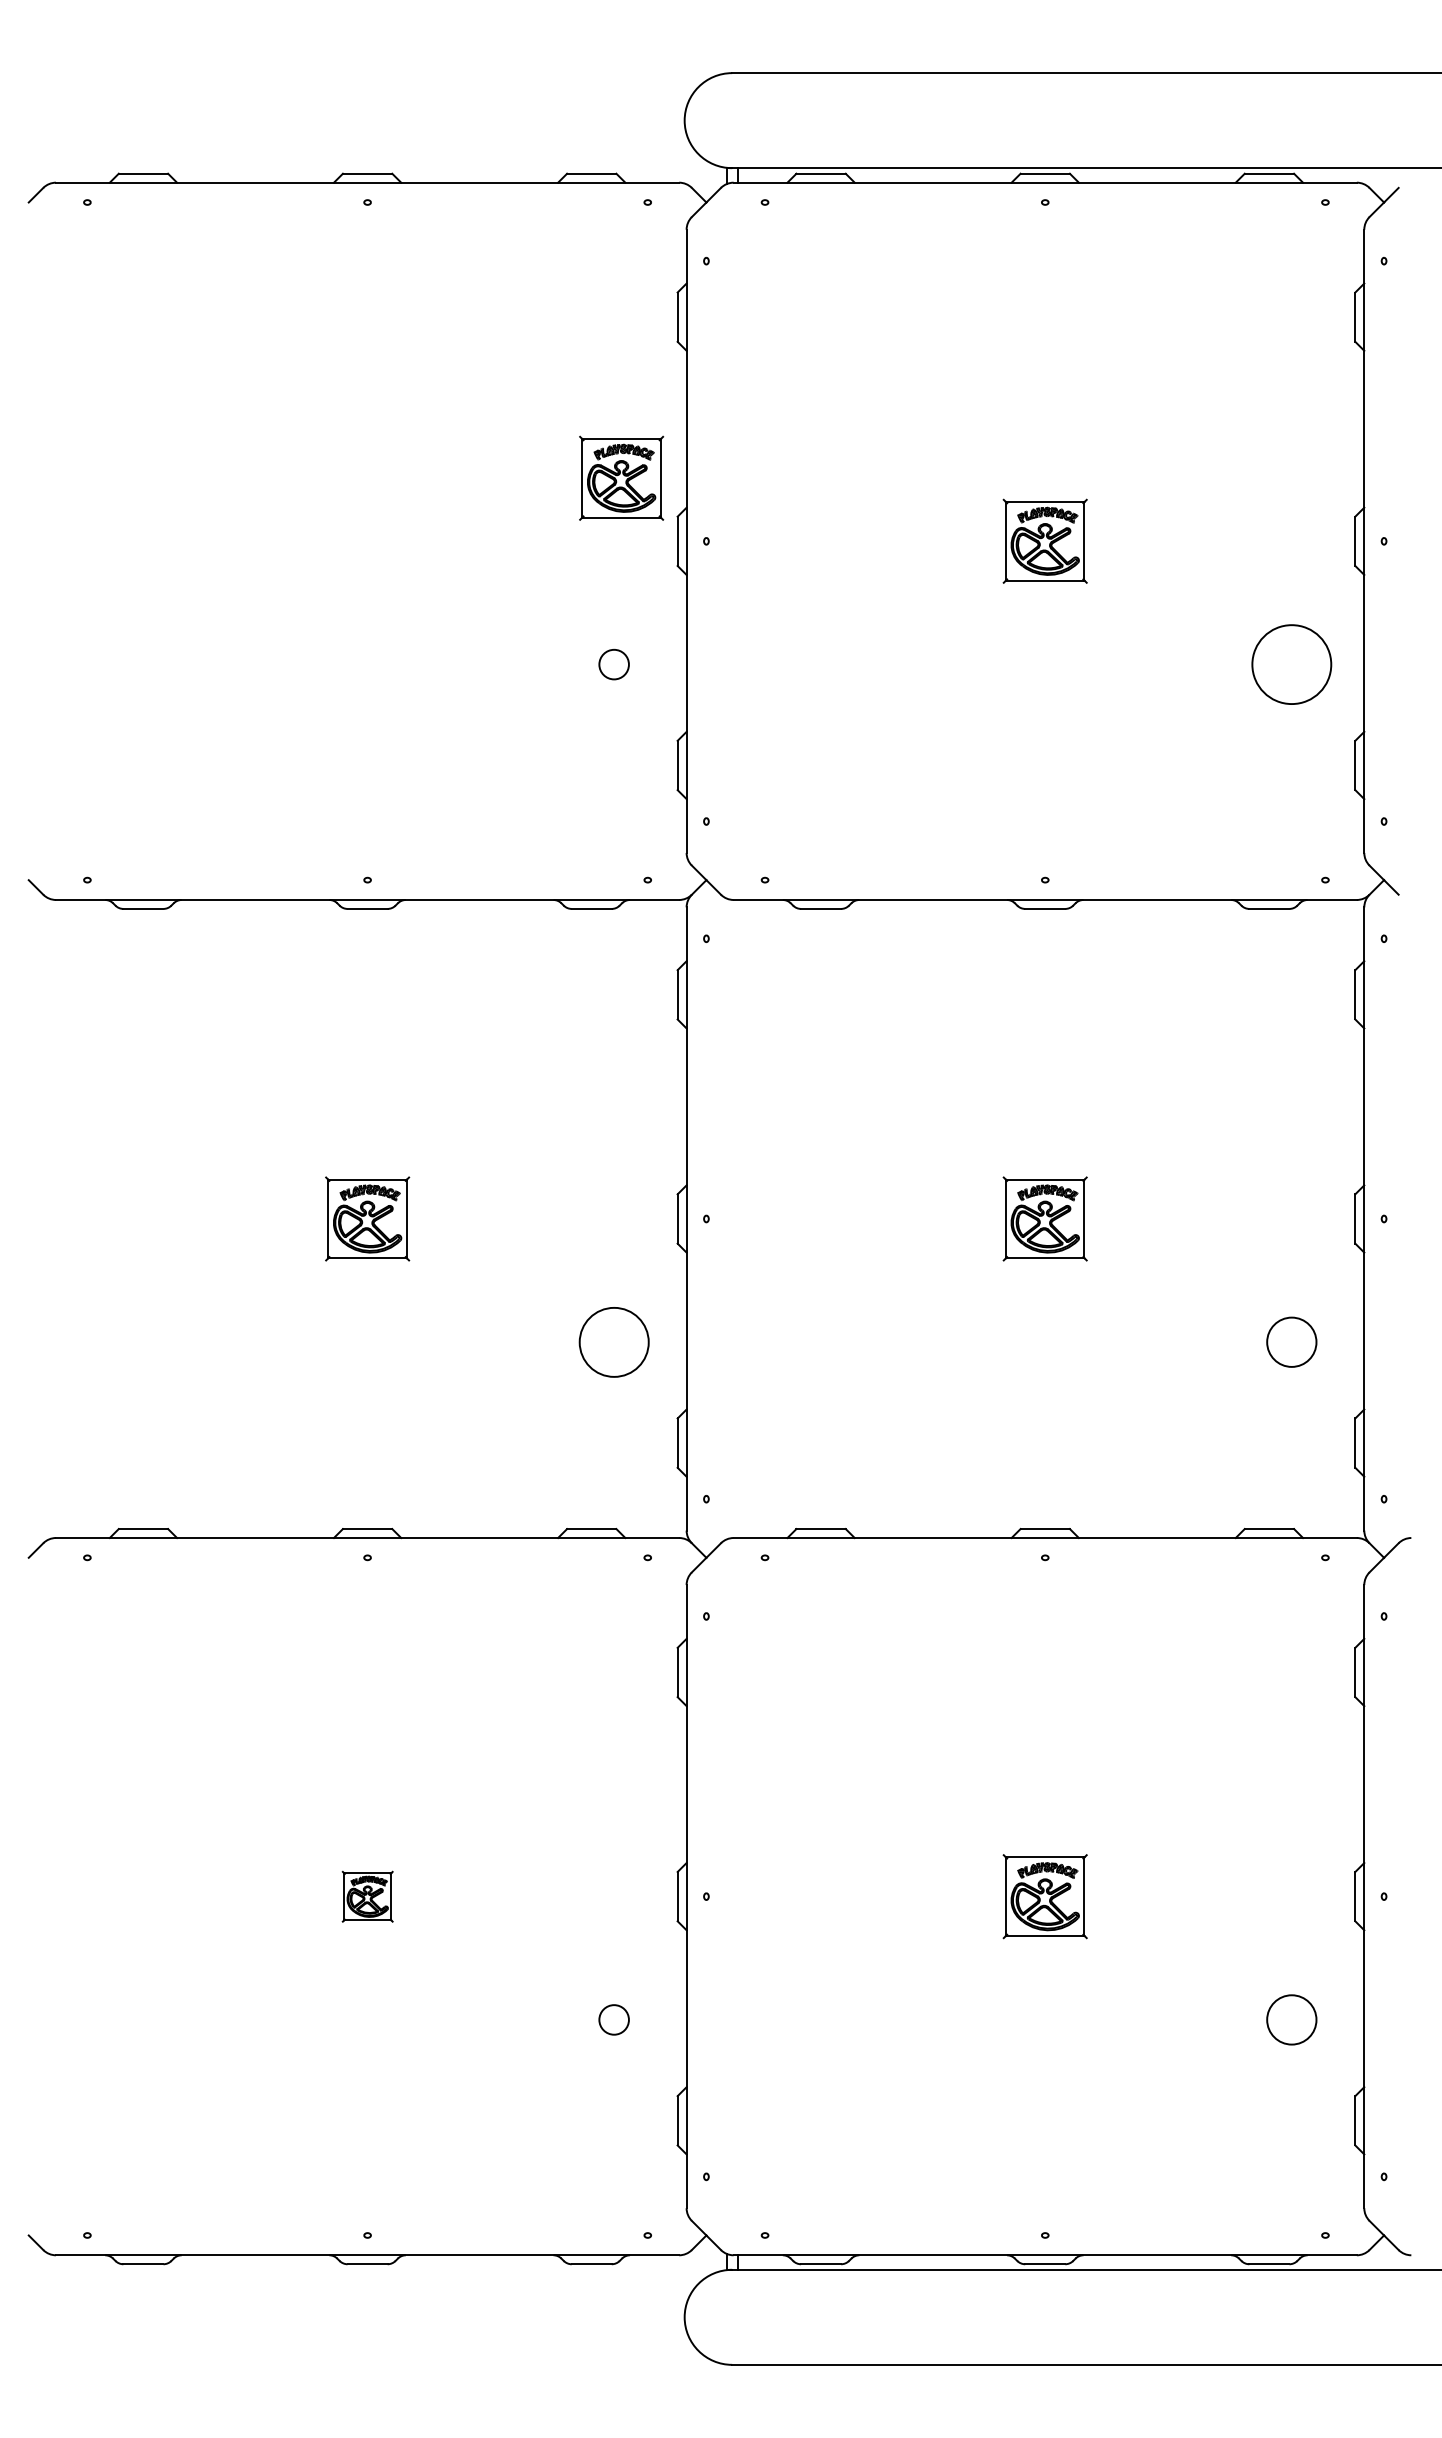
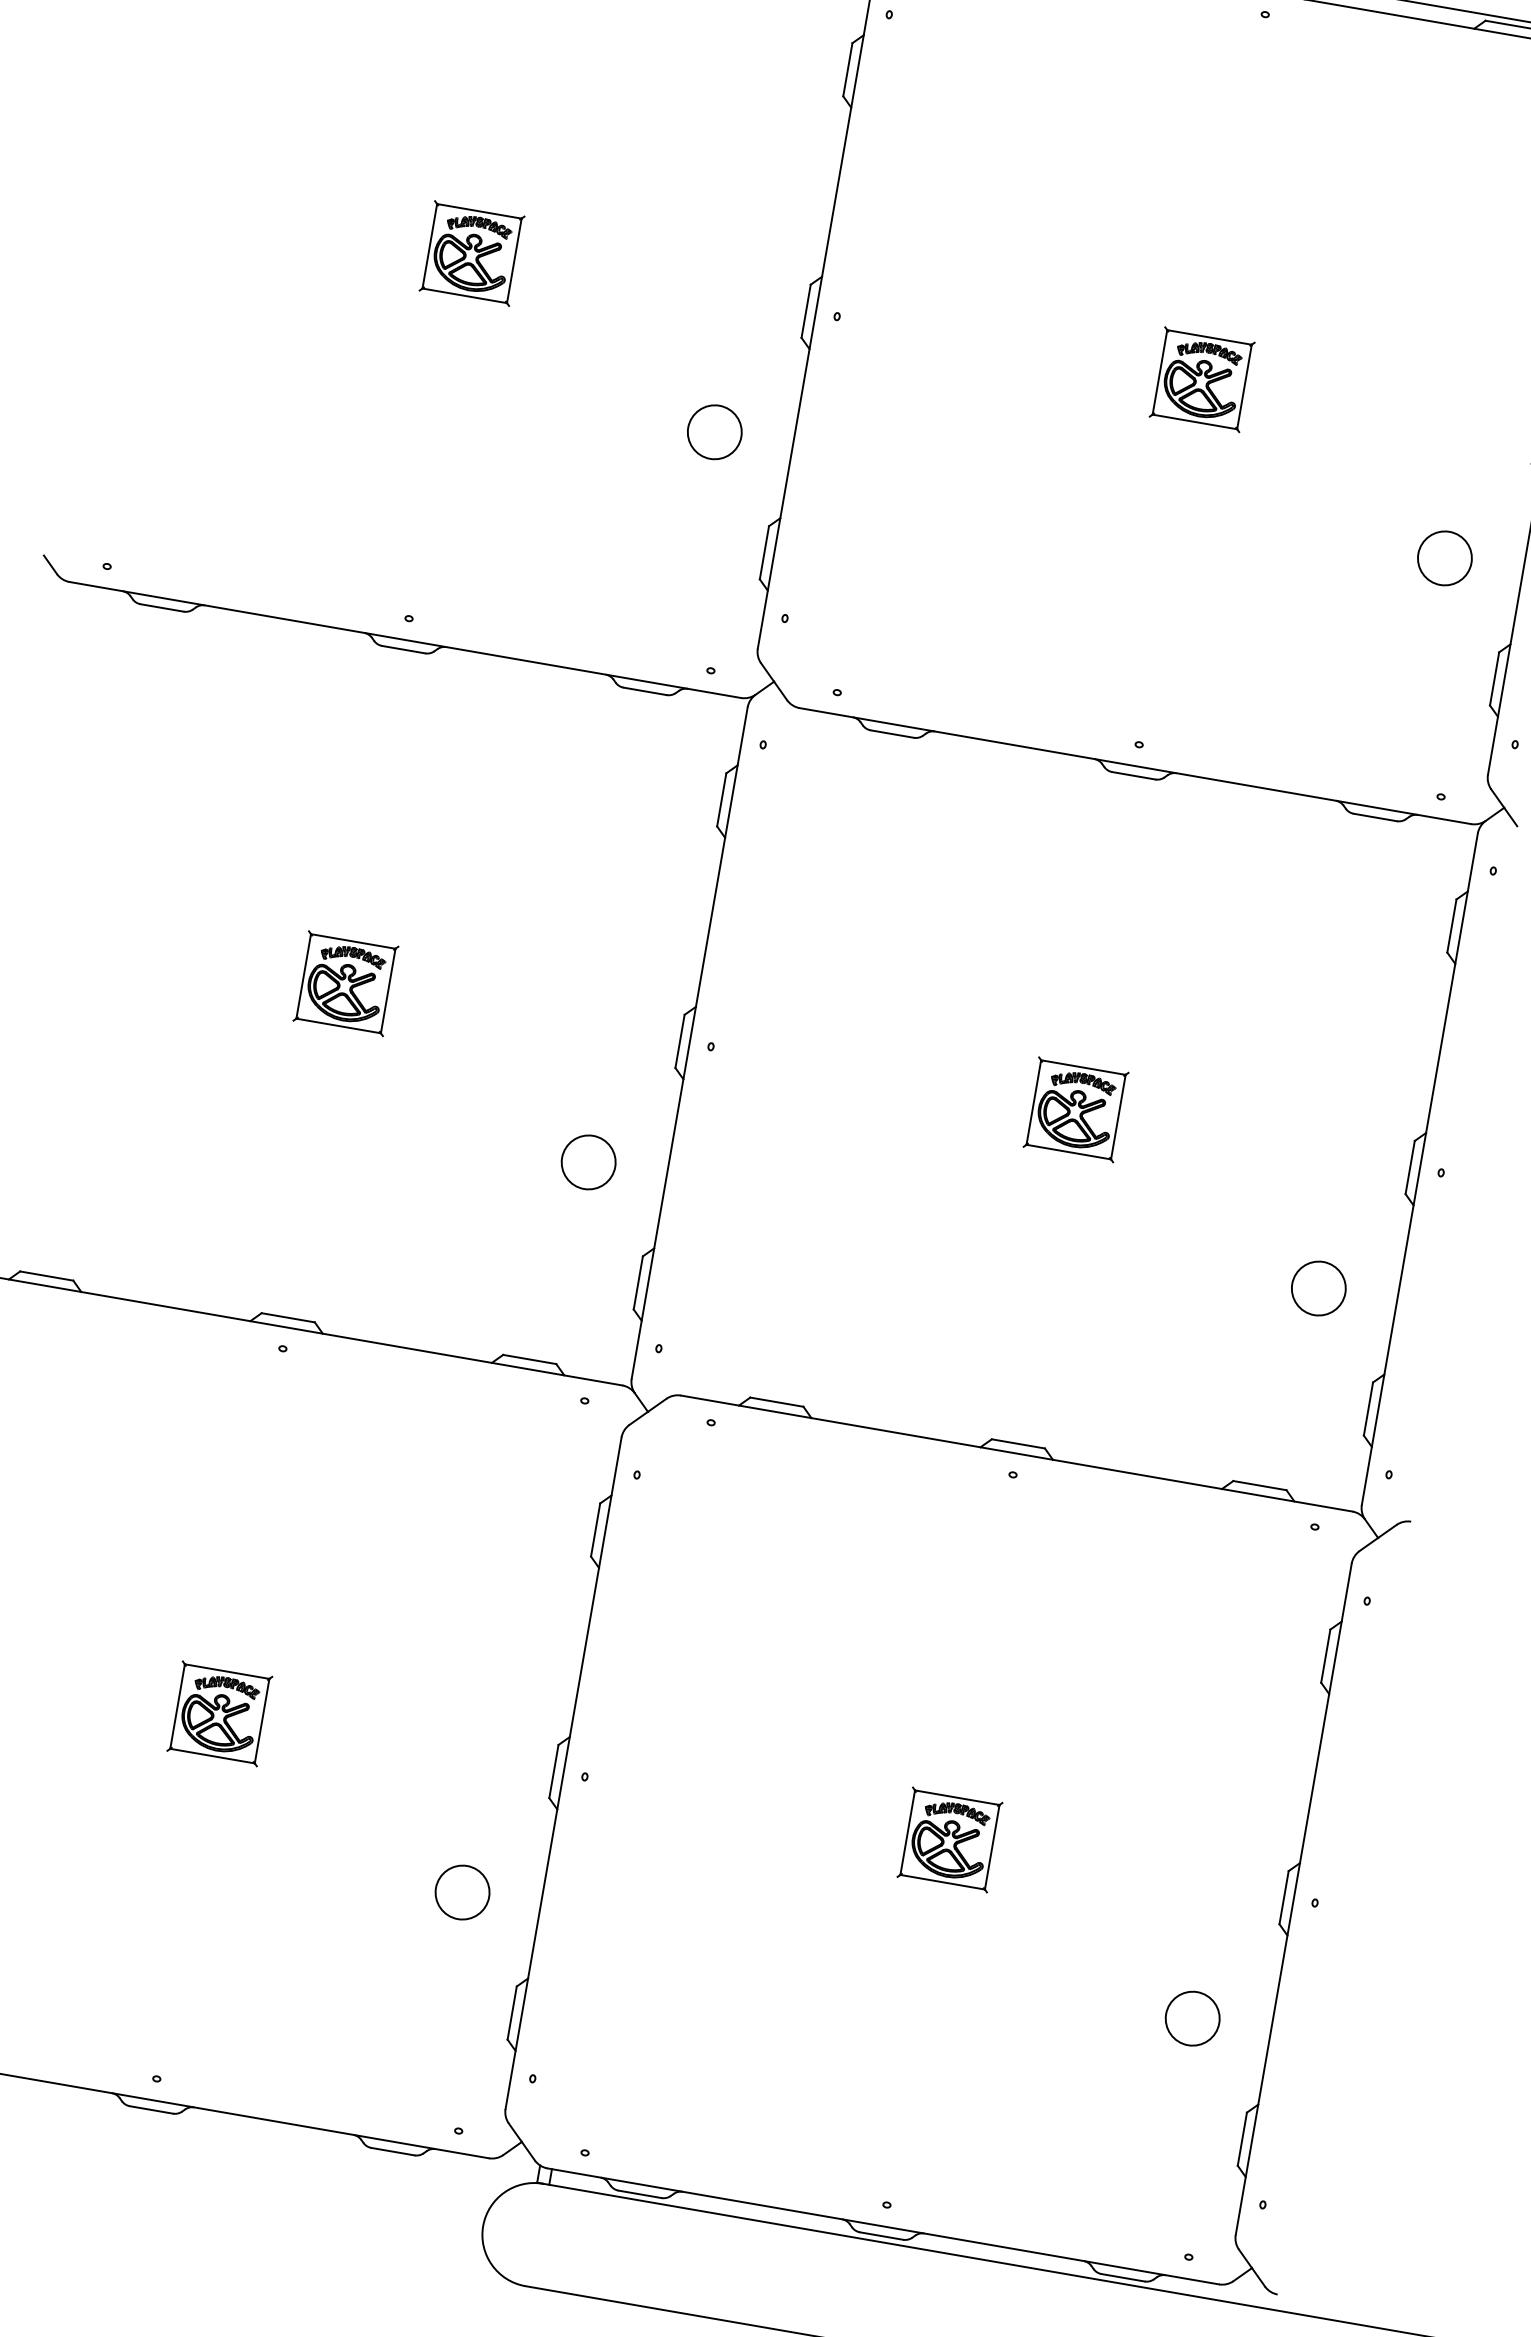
part: (621, 477) -> (472, 252), moved
circle: (613, 664) -> (714, 432), size x1.67
circle: (1291, 664) -> (1444, 558), size x0.62
circle: (613, 1341) -> (588, 1161), size x0.71
part: (367, 1896) -> (219, 1713), size x1.67
circle: (613, 2019) -> (461, 1891), size x1.67

